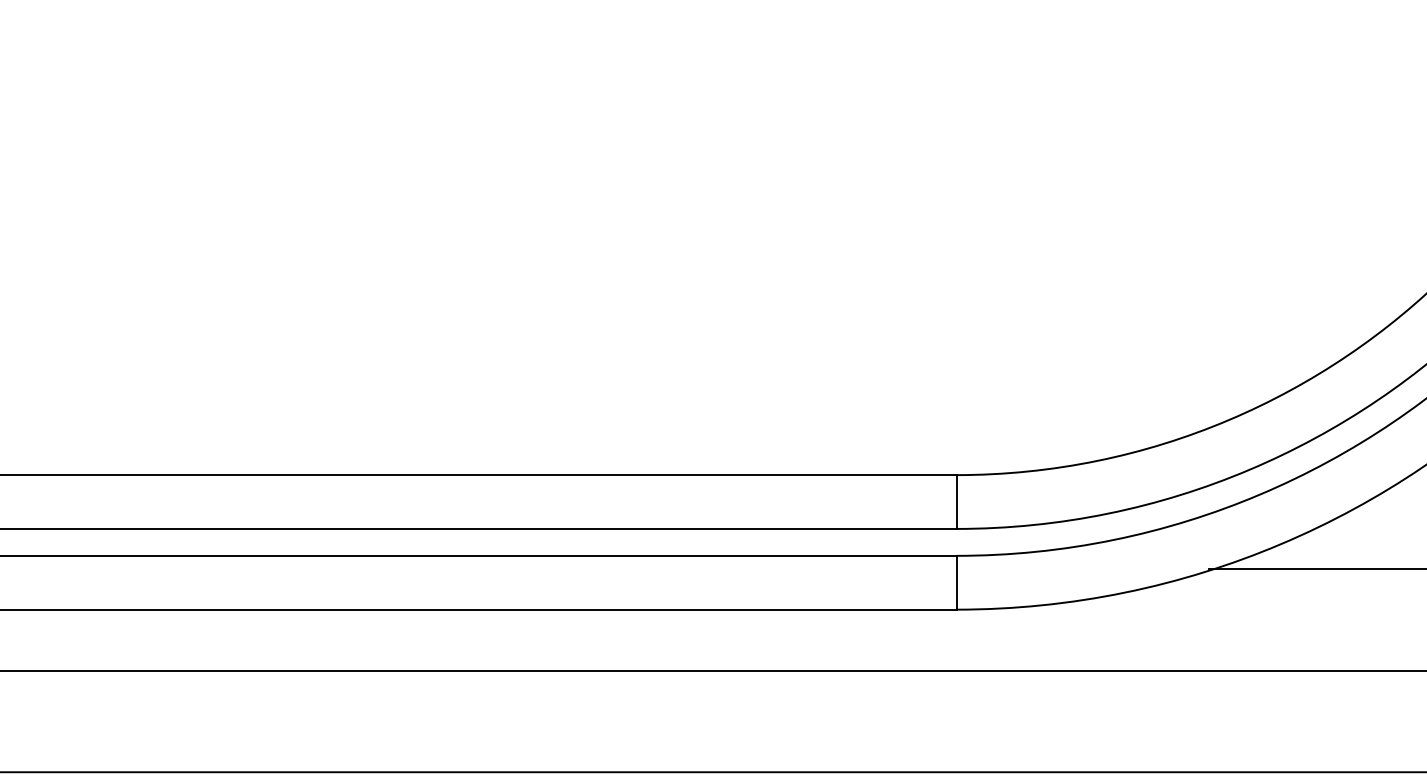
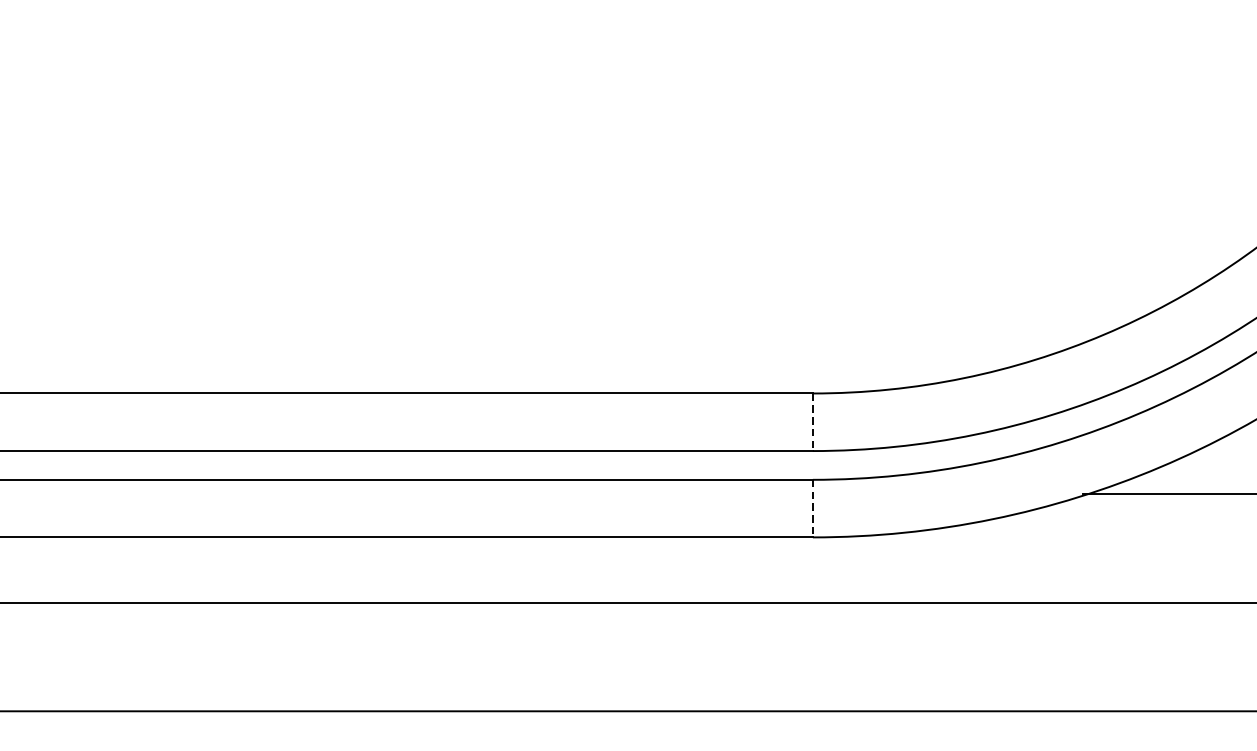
line: (956, 502) -> (812, 422), solid -> dashed
line: (956, 582) -> (812, 508), solid -> dashed

